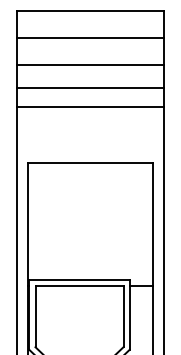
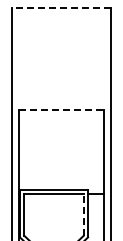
line: (90, 10) -> (61, 7), solid -> dashed
line: (90, 38) -> (61, 26), removed
line: (90, 65) -> (61, 44), removed
line: (90, 87) -> (61, 59), removed
line: (90, 106) -> (61, 72), removed
line: (90, 162) -> (61, 110), solid -> dashed
line: (122, 316) -> (83, 214), solid -> dashed

